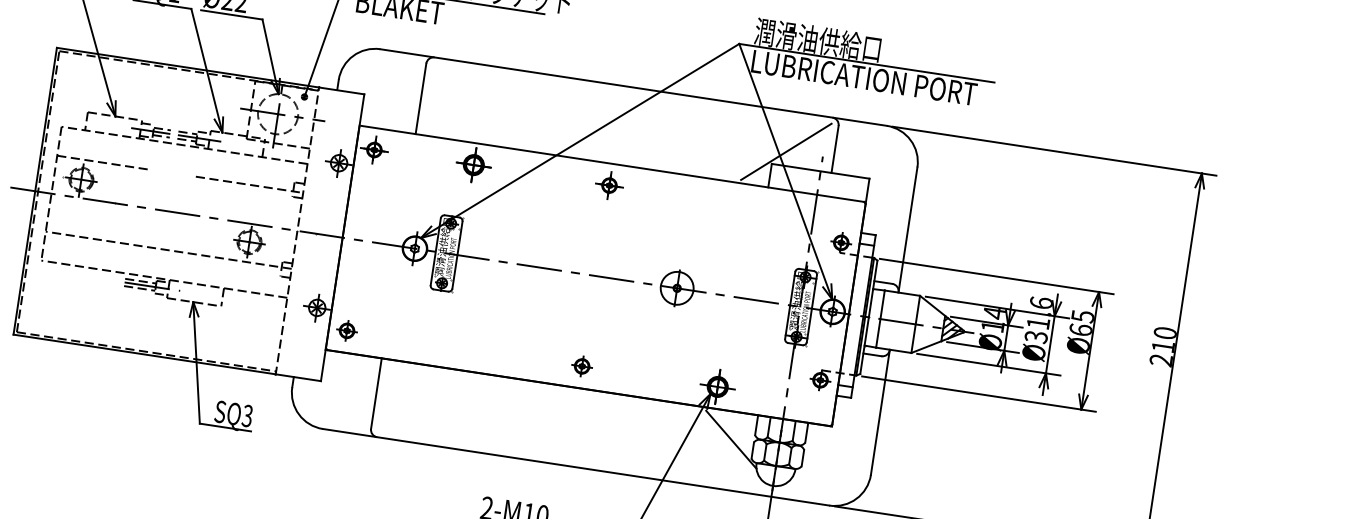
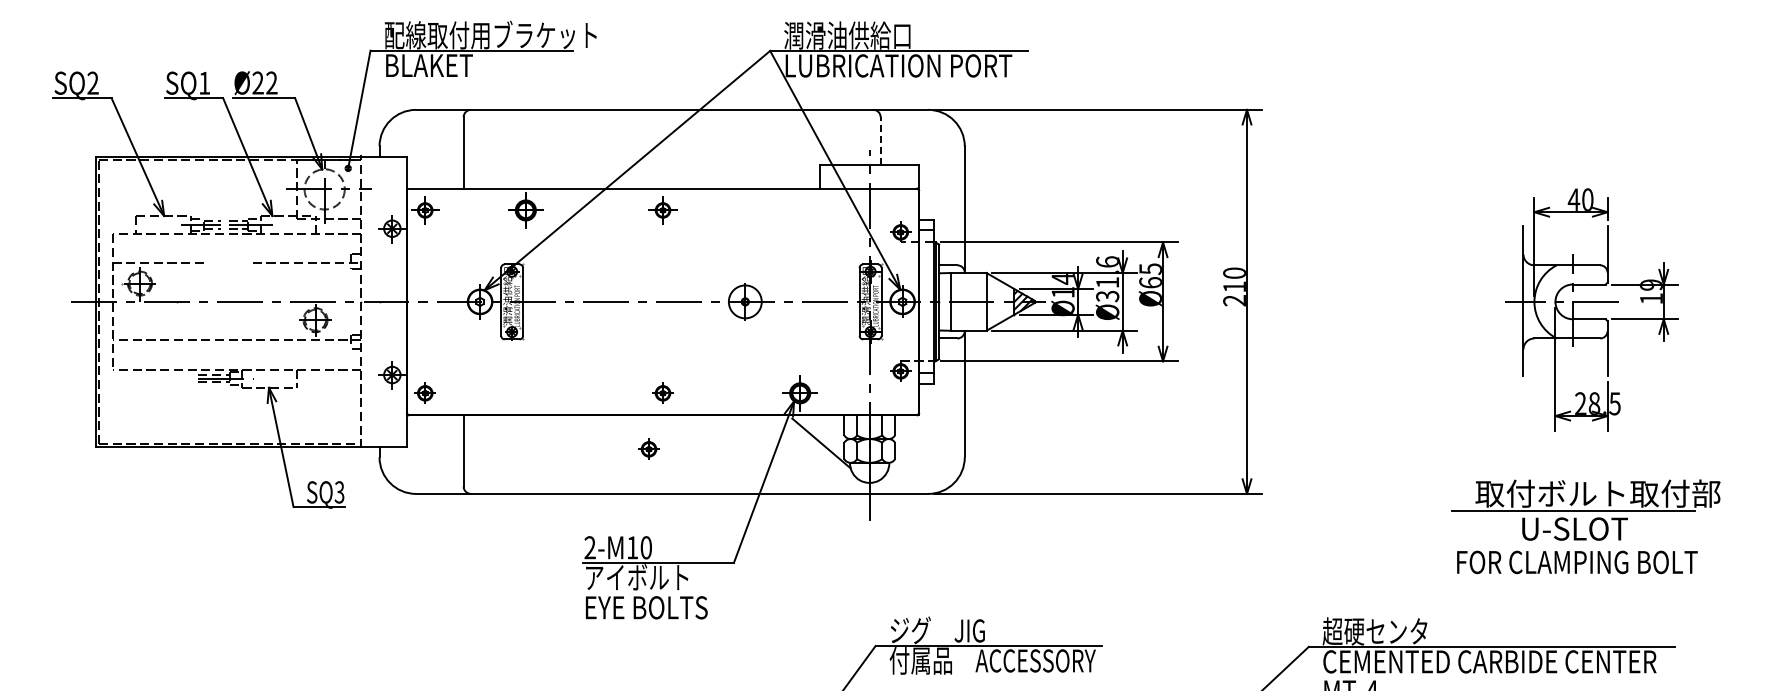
line: (834, 148) -> (880, 140), solid -> dashed
line: (786, 151) -> (832, 150), removed
part: (559, 418) -> (648, 448), added

